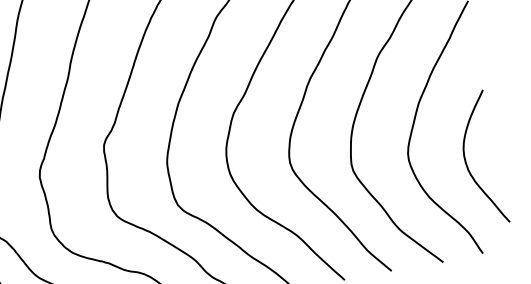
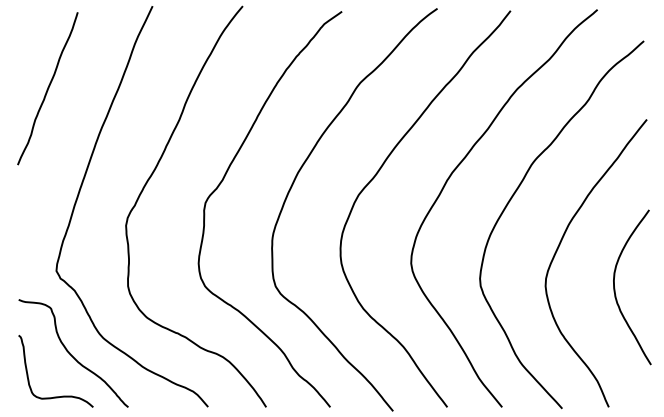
curve: (466, 162) -> (615, 288), moved

